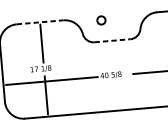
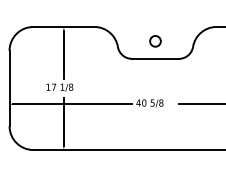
circle: (101, 20) -> (155, 41), moved
line: (39, 22) -> (63, 26), dashed -> solid
line: (112, 40) -> (155, 58), dashed -> solid

